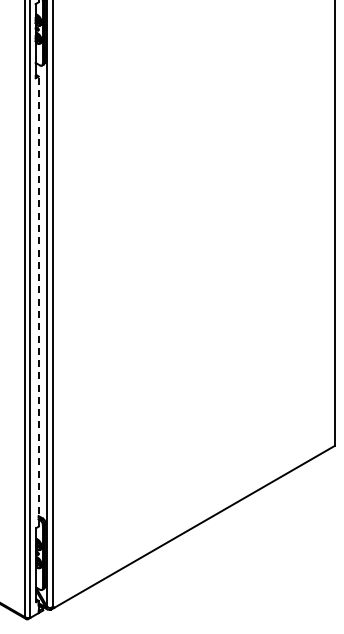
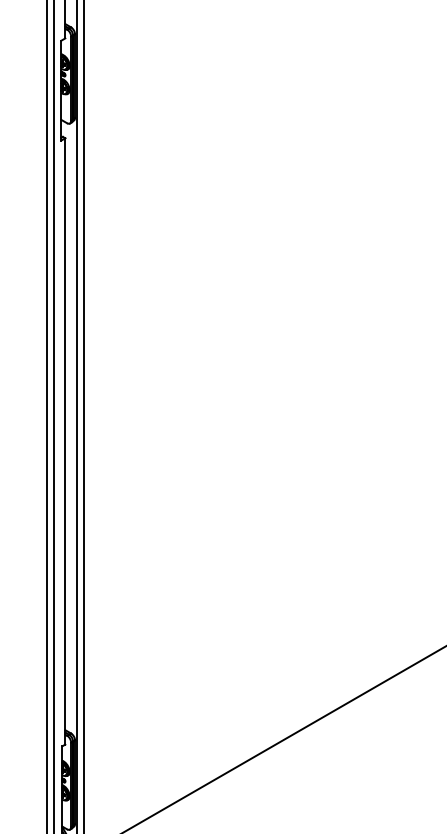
line: (38, 301) -> (65, 441), dashed -> solid

